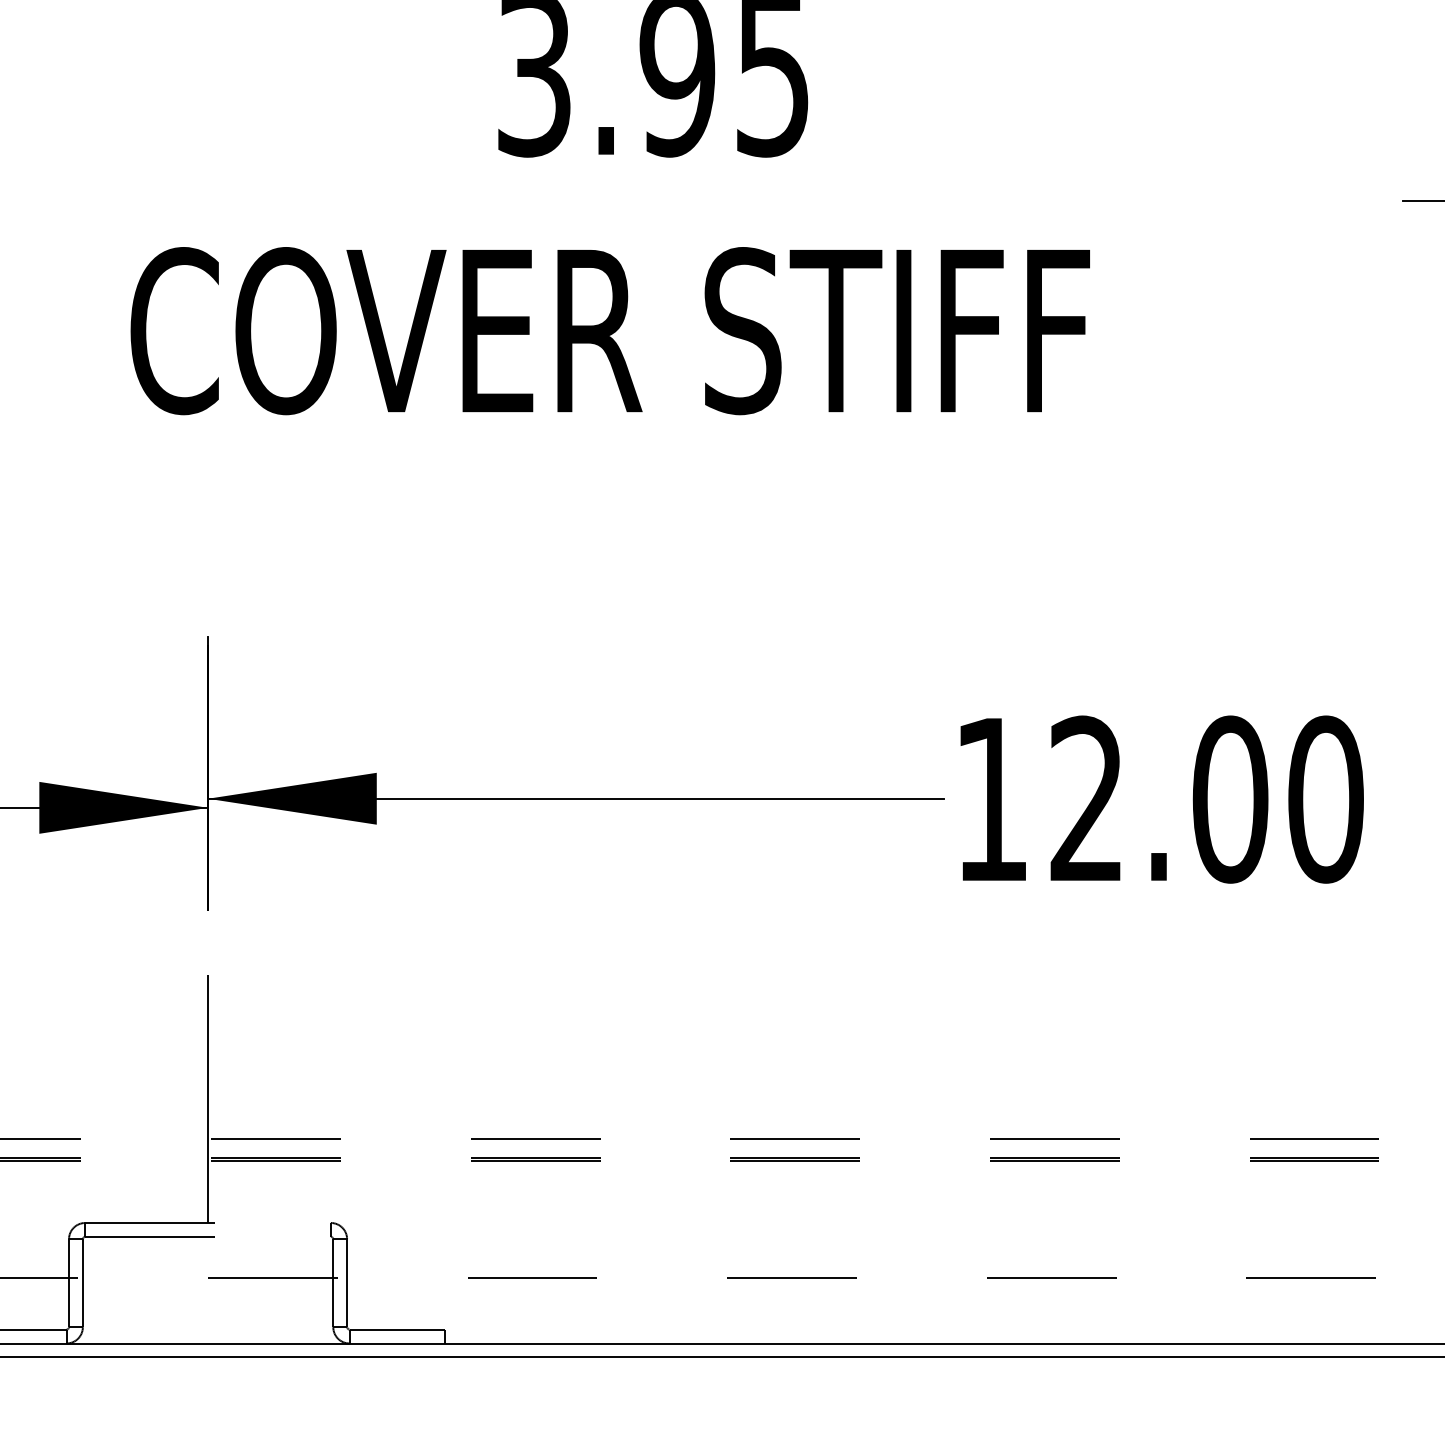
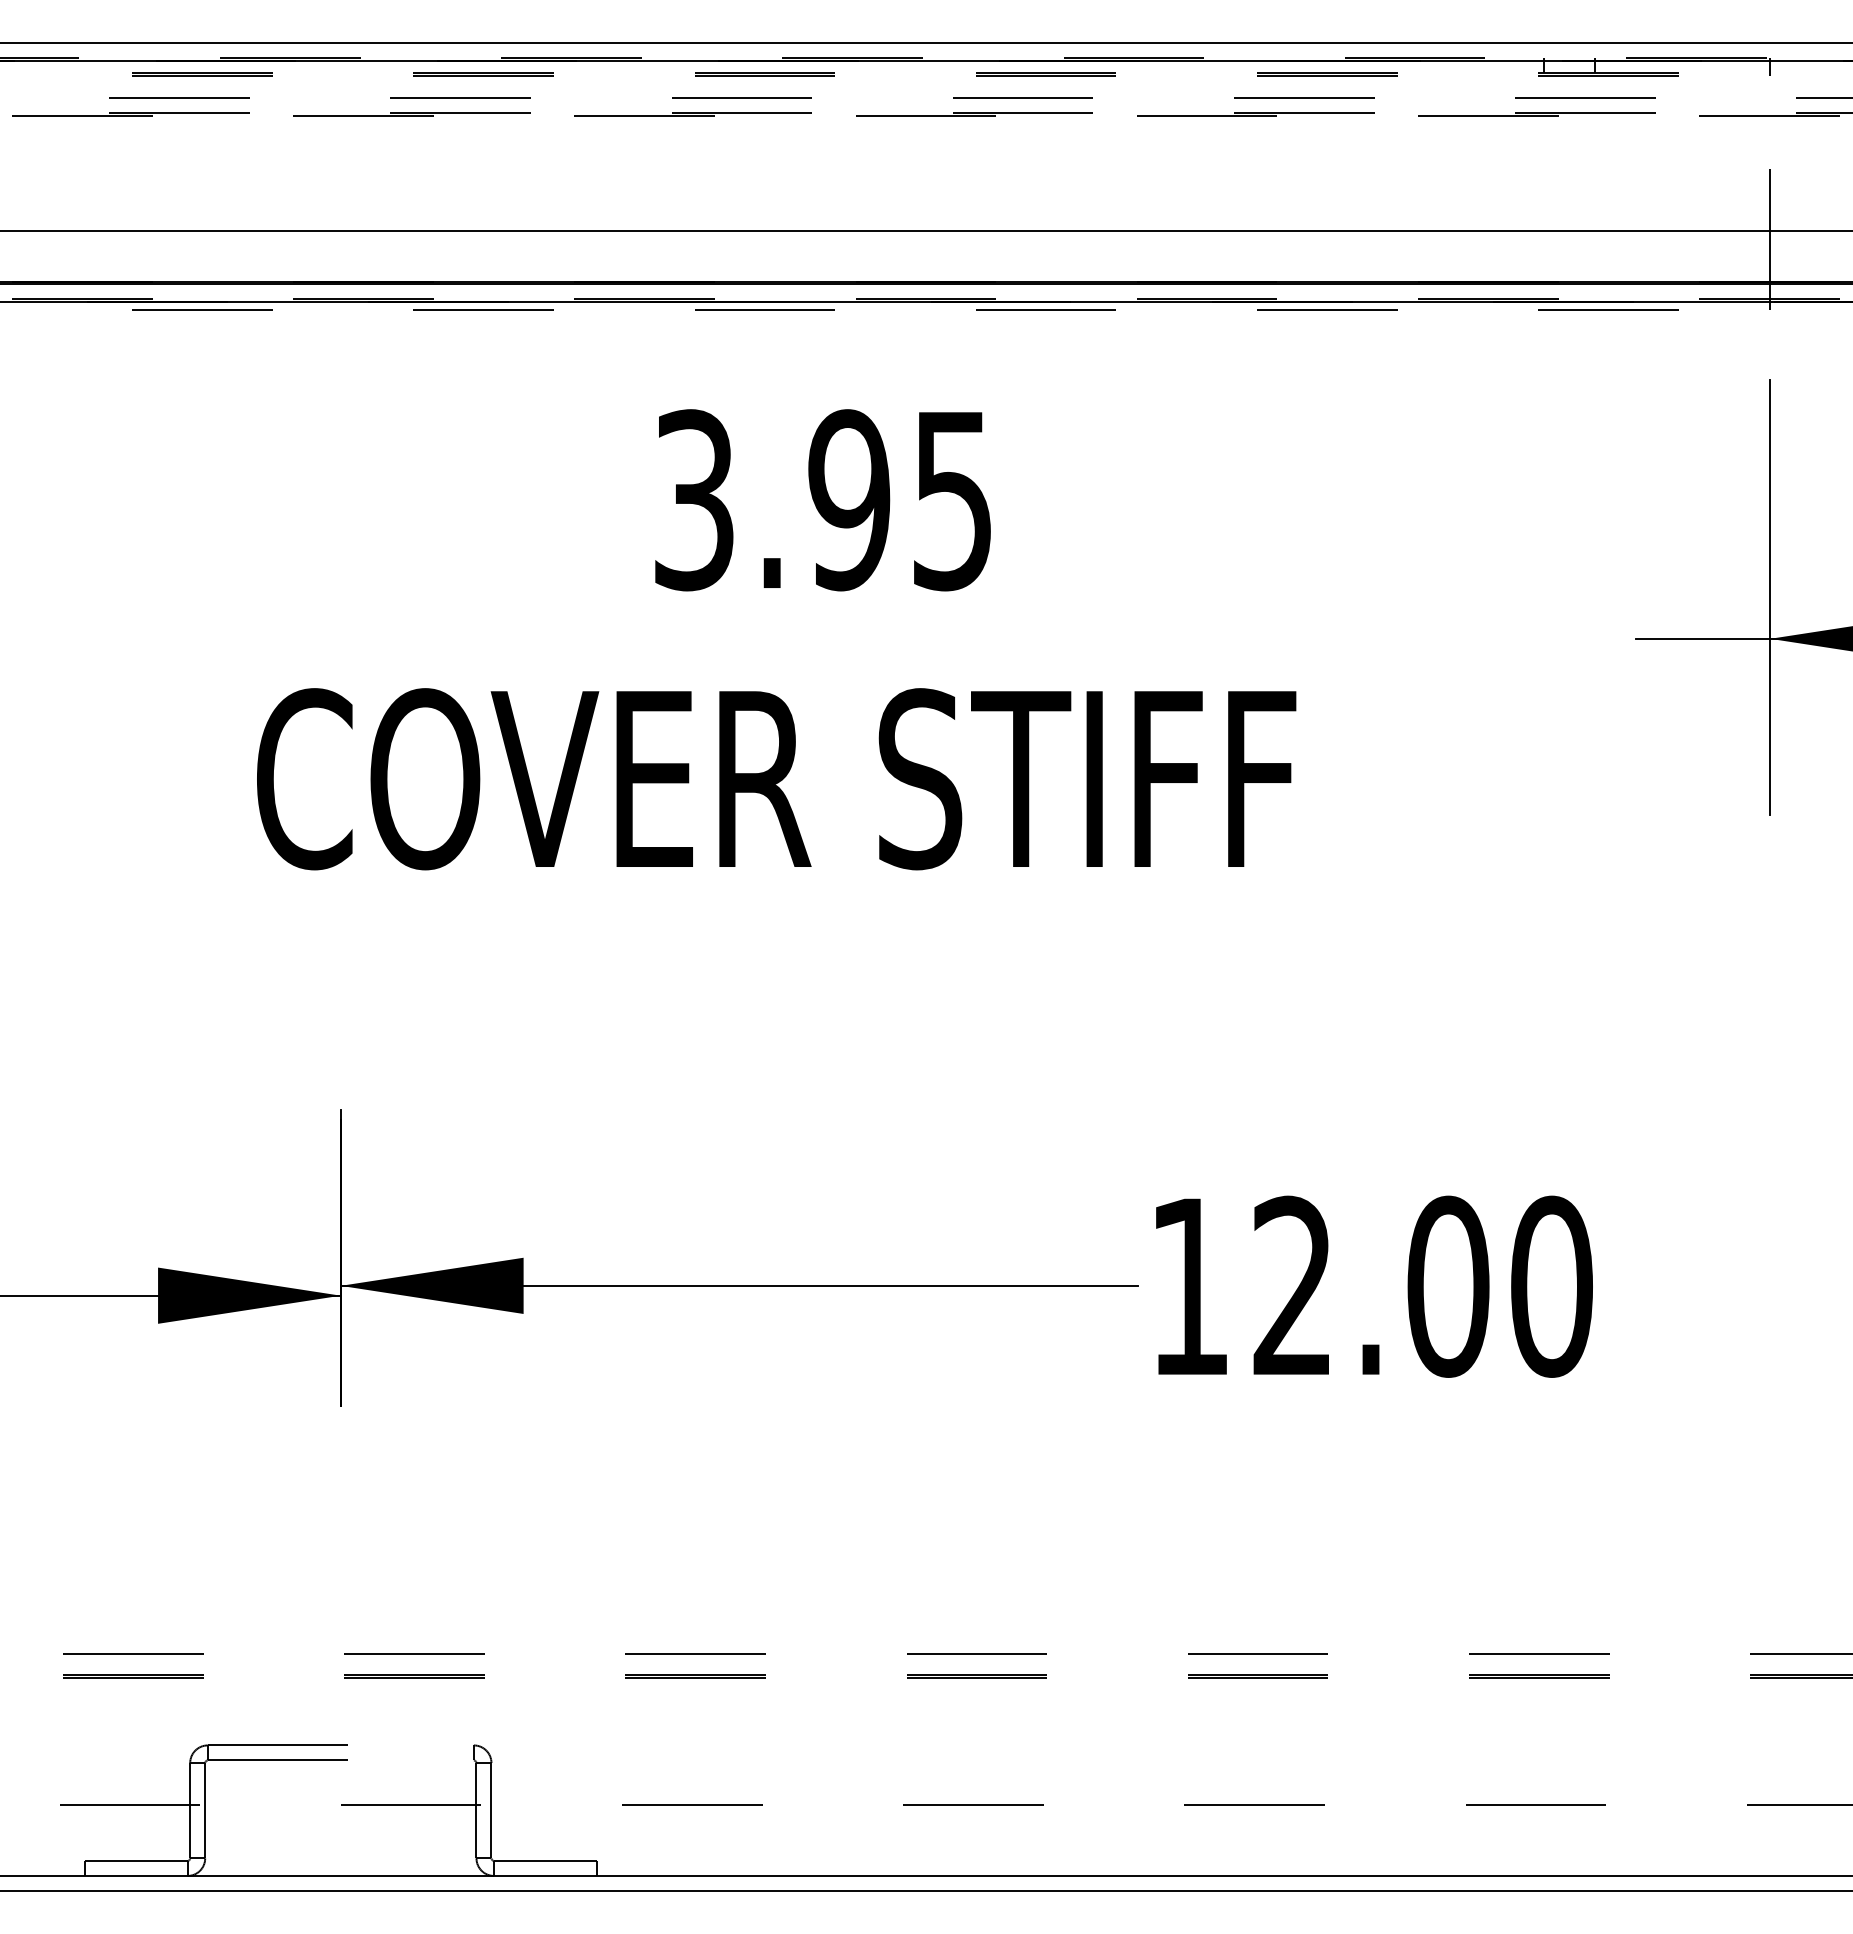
line: (207, 1098) -> (340, 1610), removed

